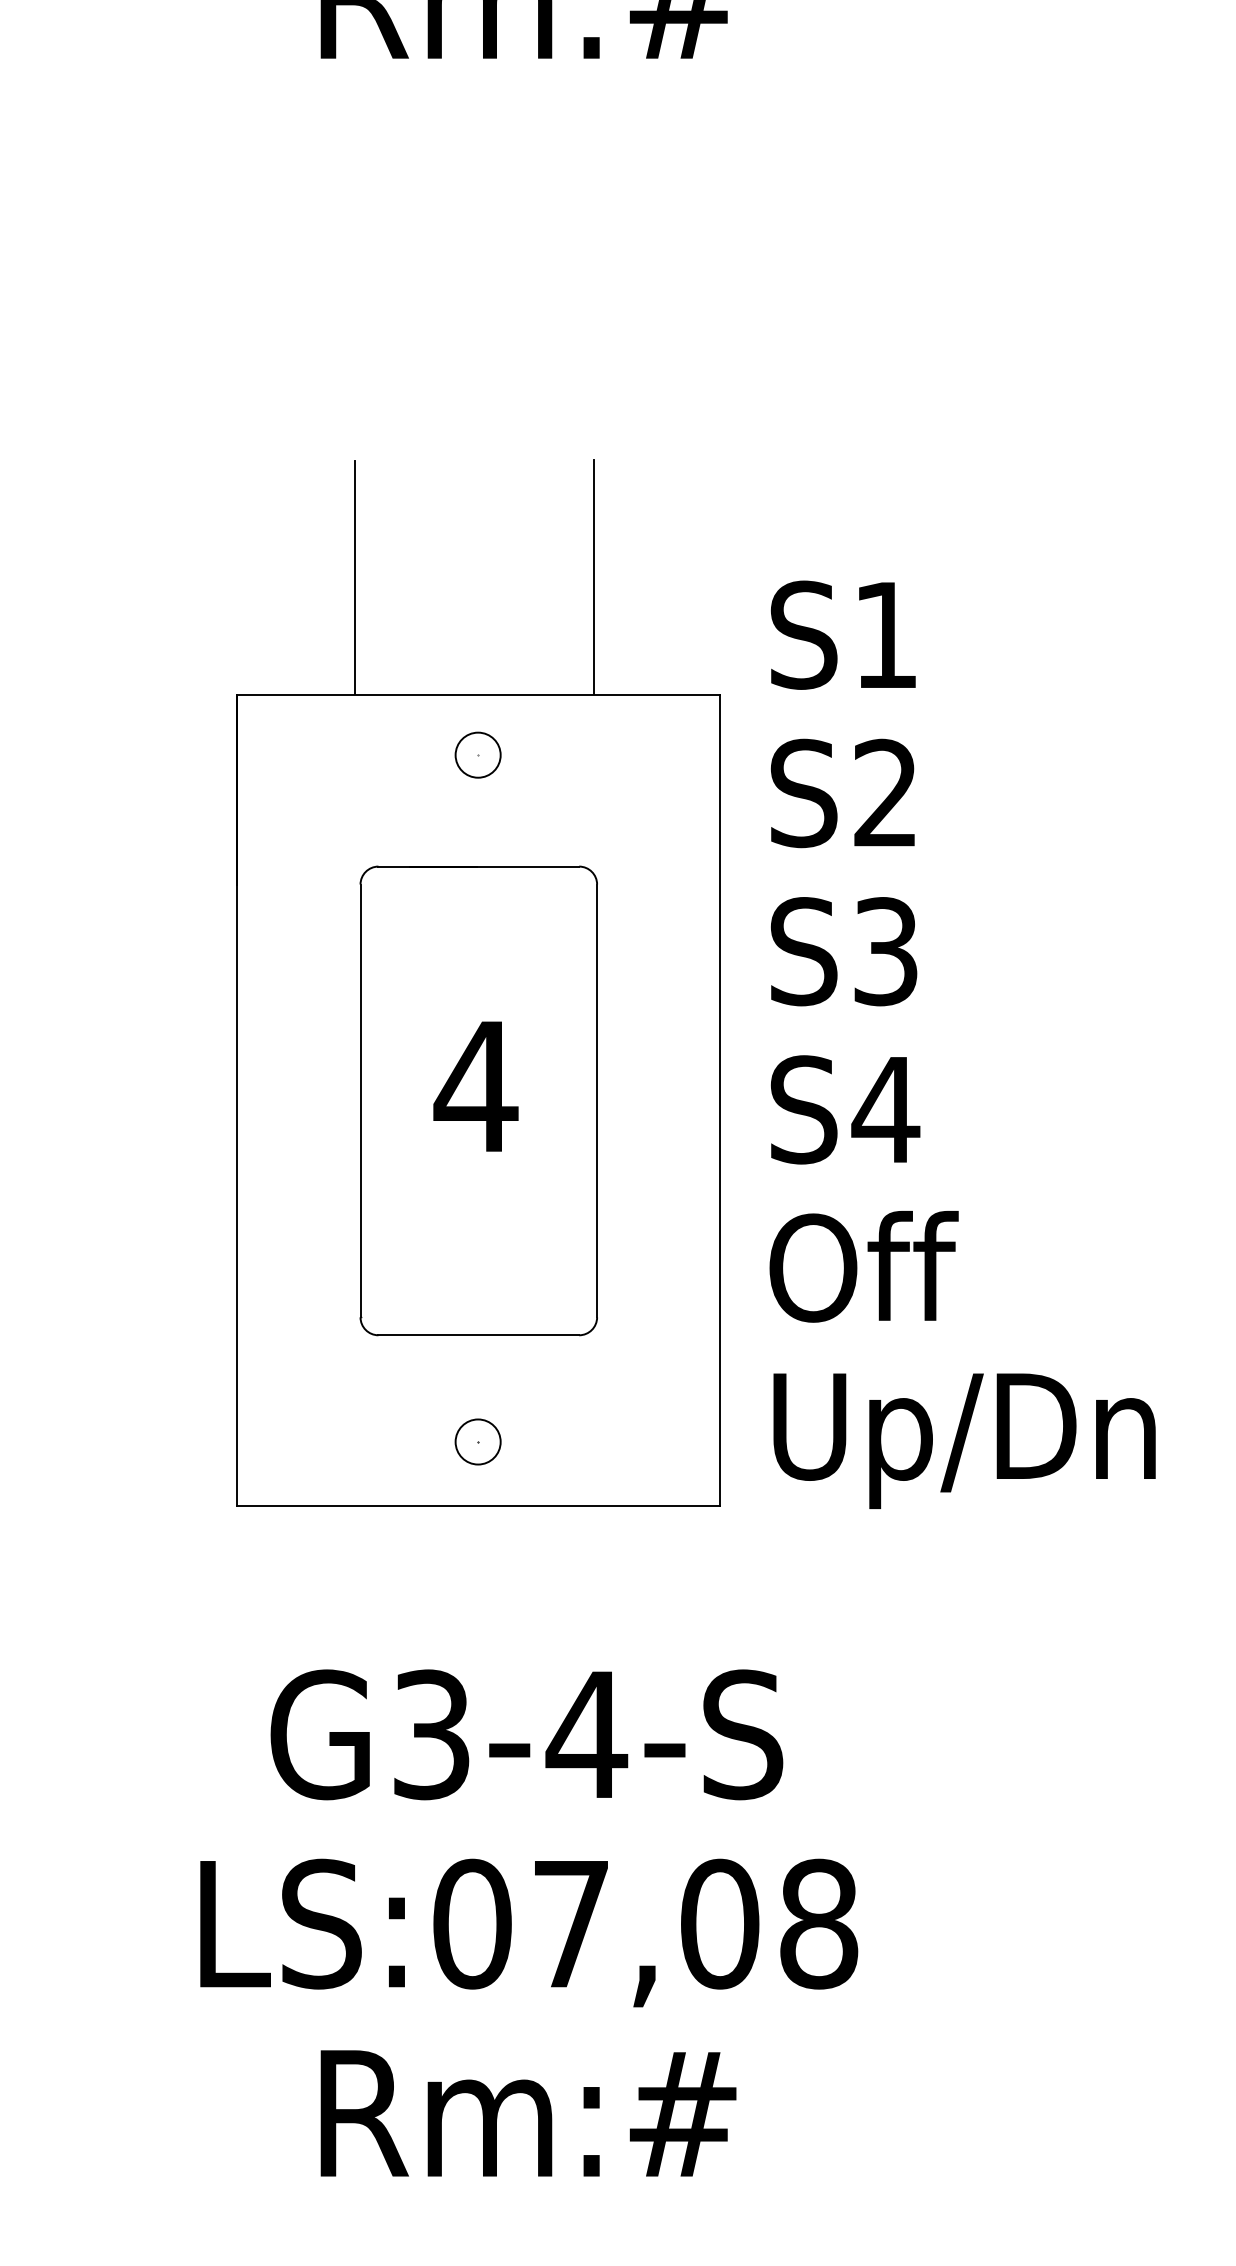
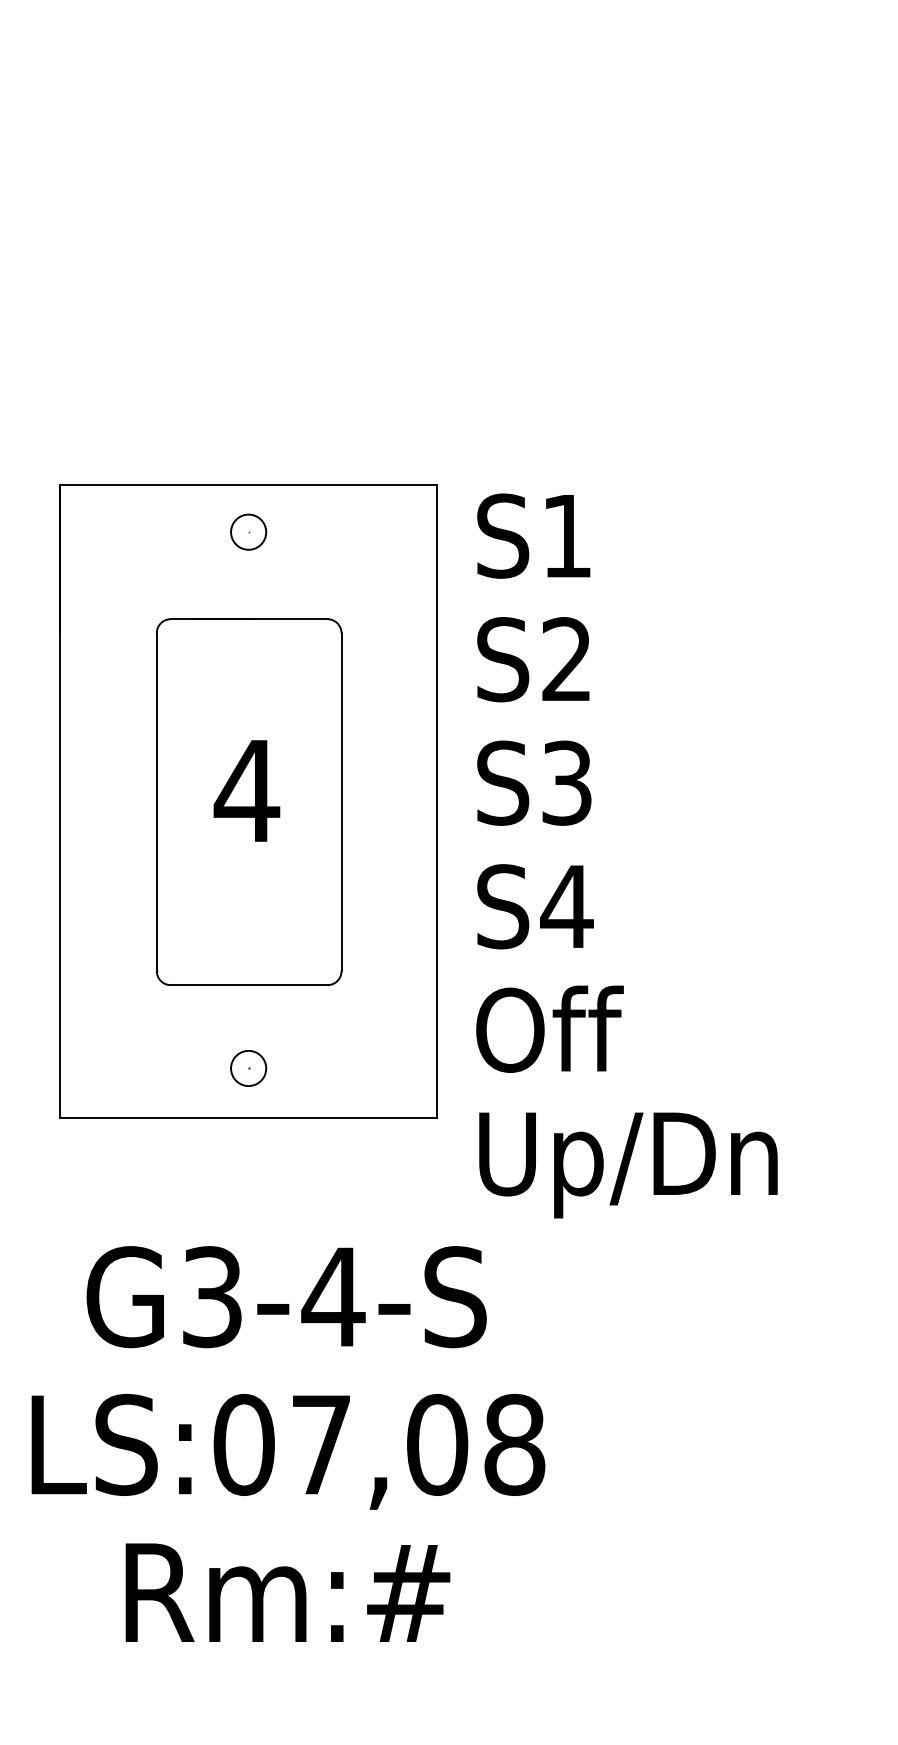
line: (593, 576) -> (338, 392), removed
line: (355, 577) -> (152, 393), removed
text: (962, 1044) -> (626, 855), moved

